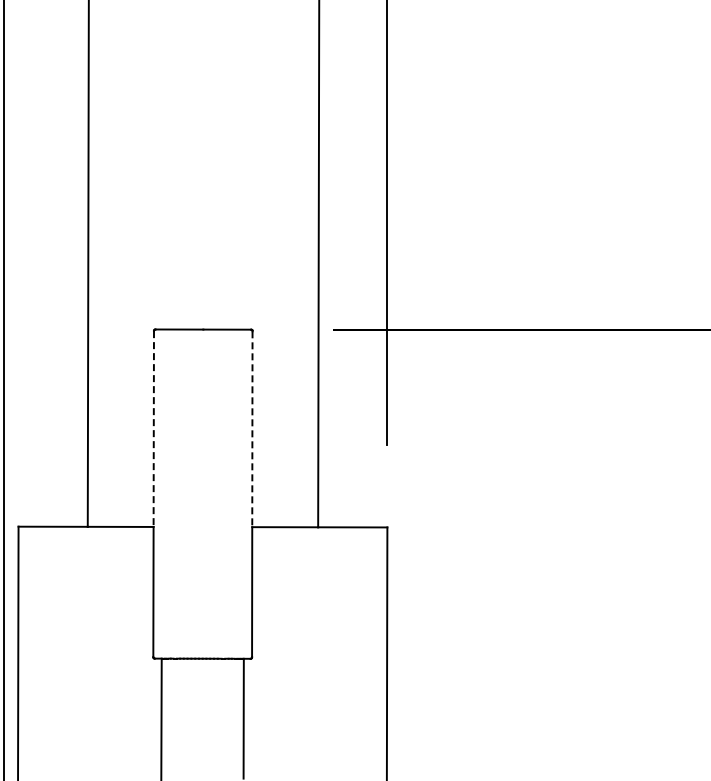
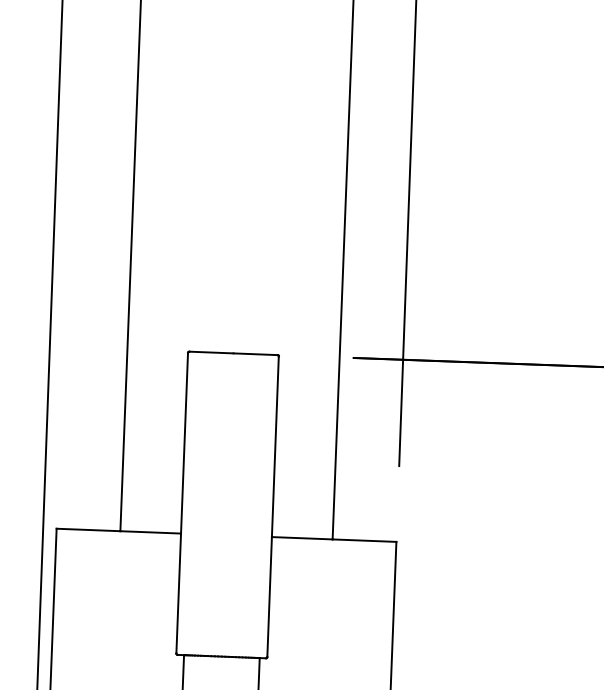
line: (153, 429) -> (184, 443), dashed -> solid
line: (252, 429) -> (275, 447), dashed -> solid

